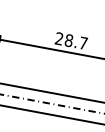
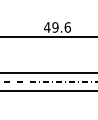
text: (71, 41) -> (57, 27), 28.7 -> 49.6

